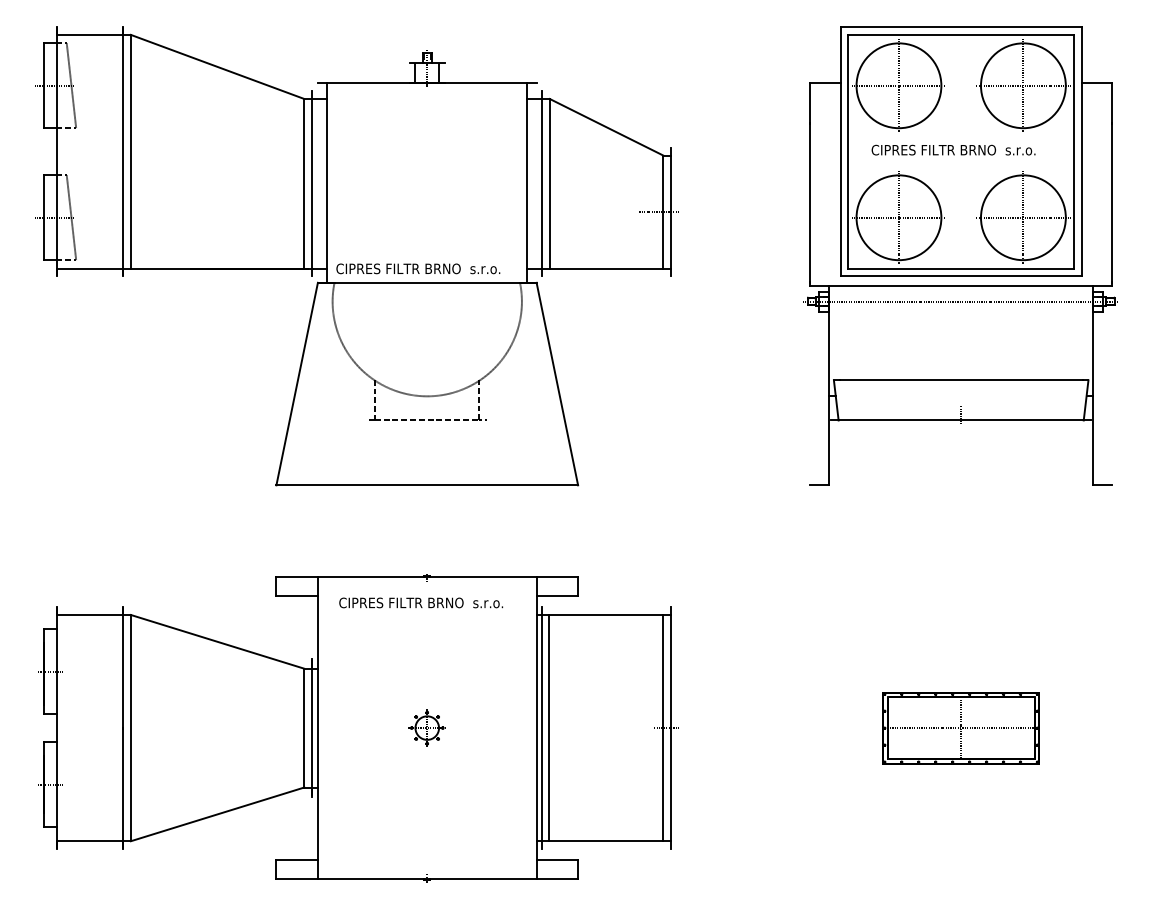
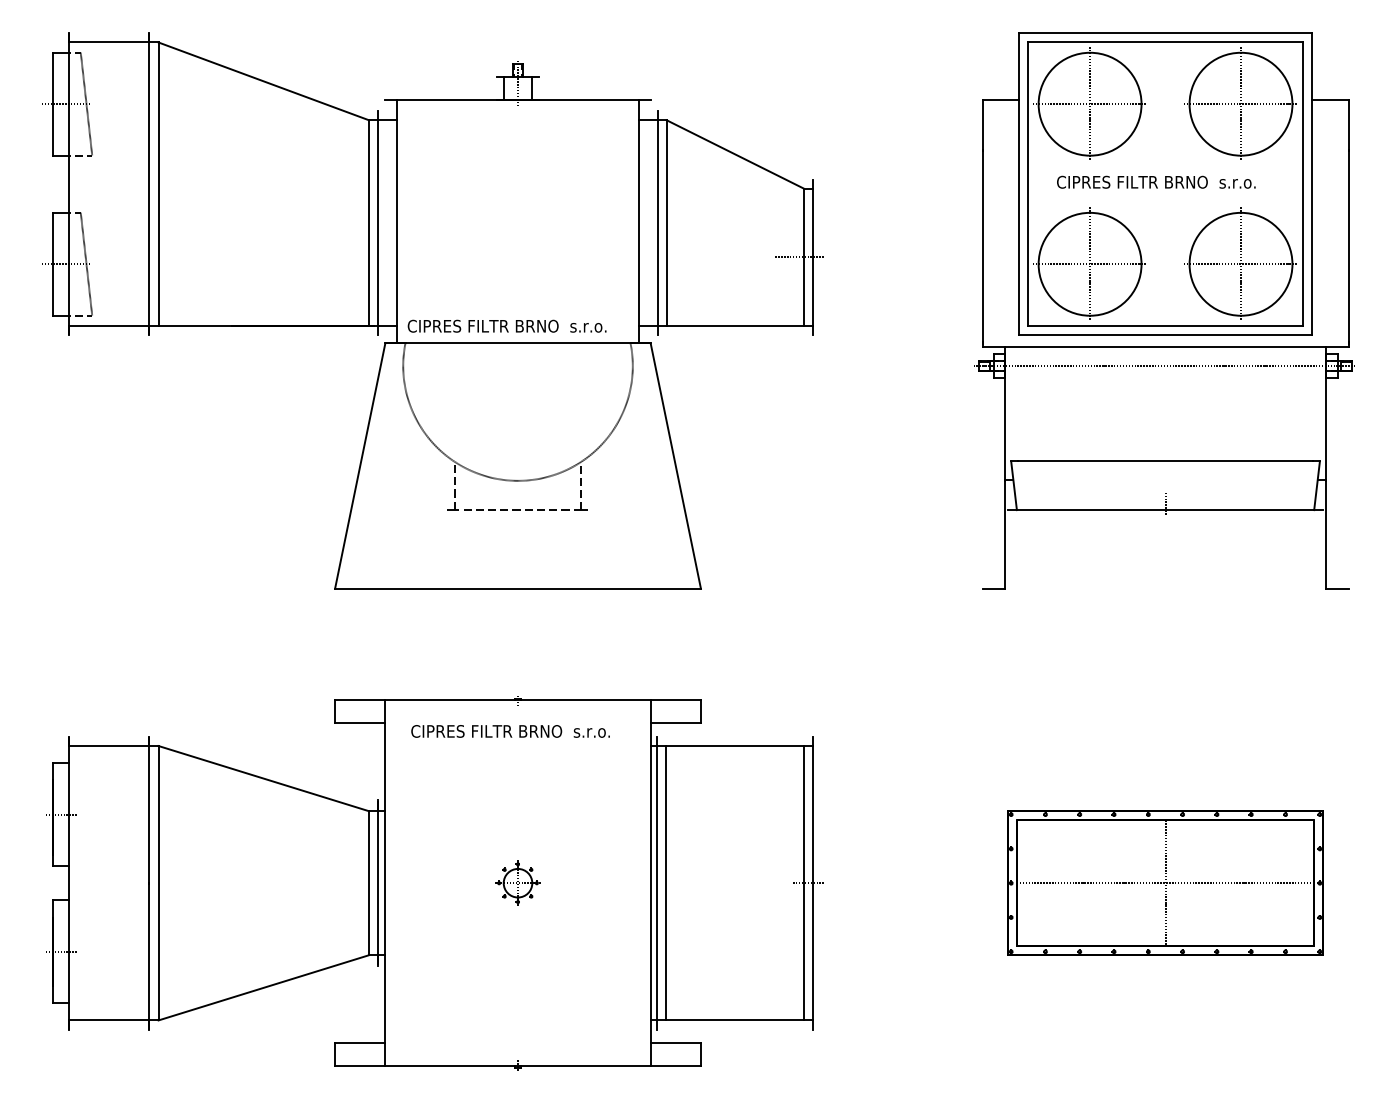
part: (960, 728) -> (1164, 883), size x1.67

